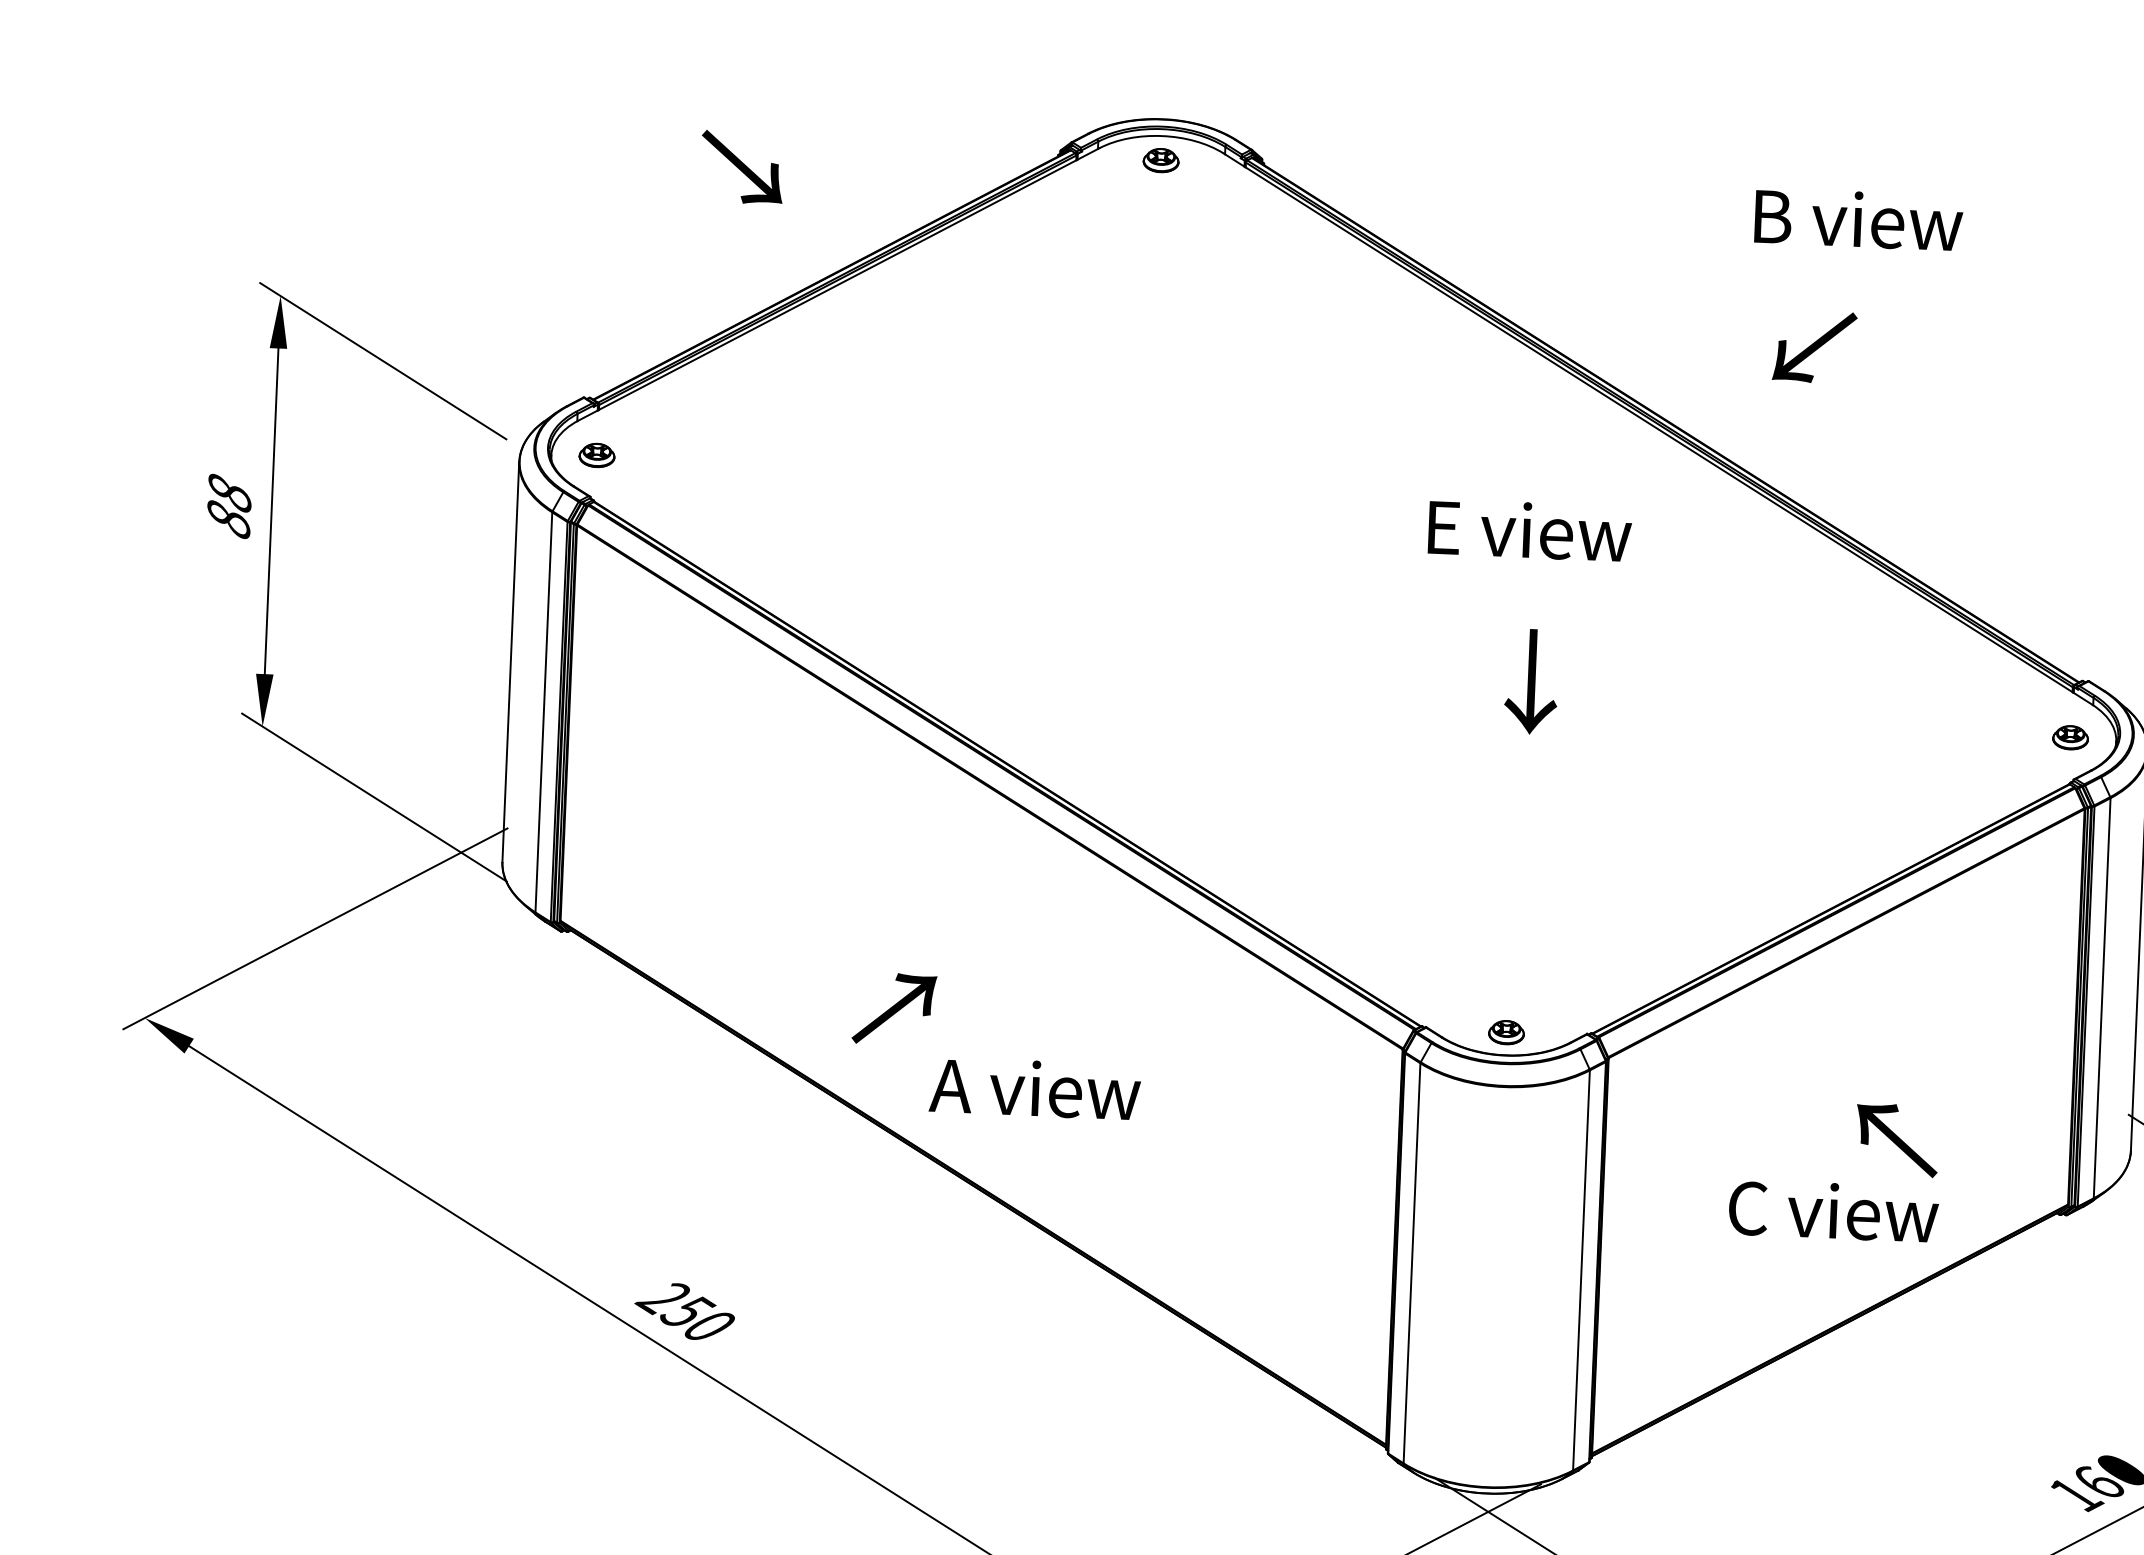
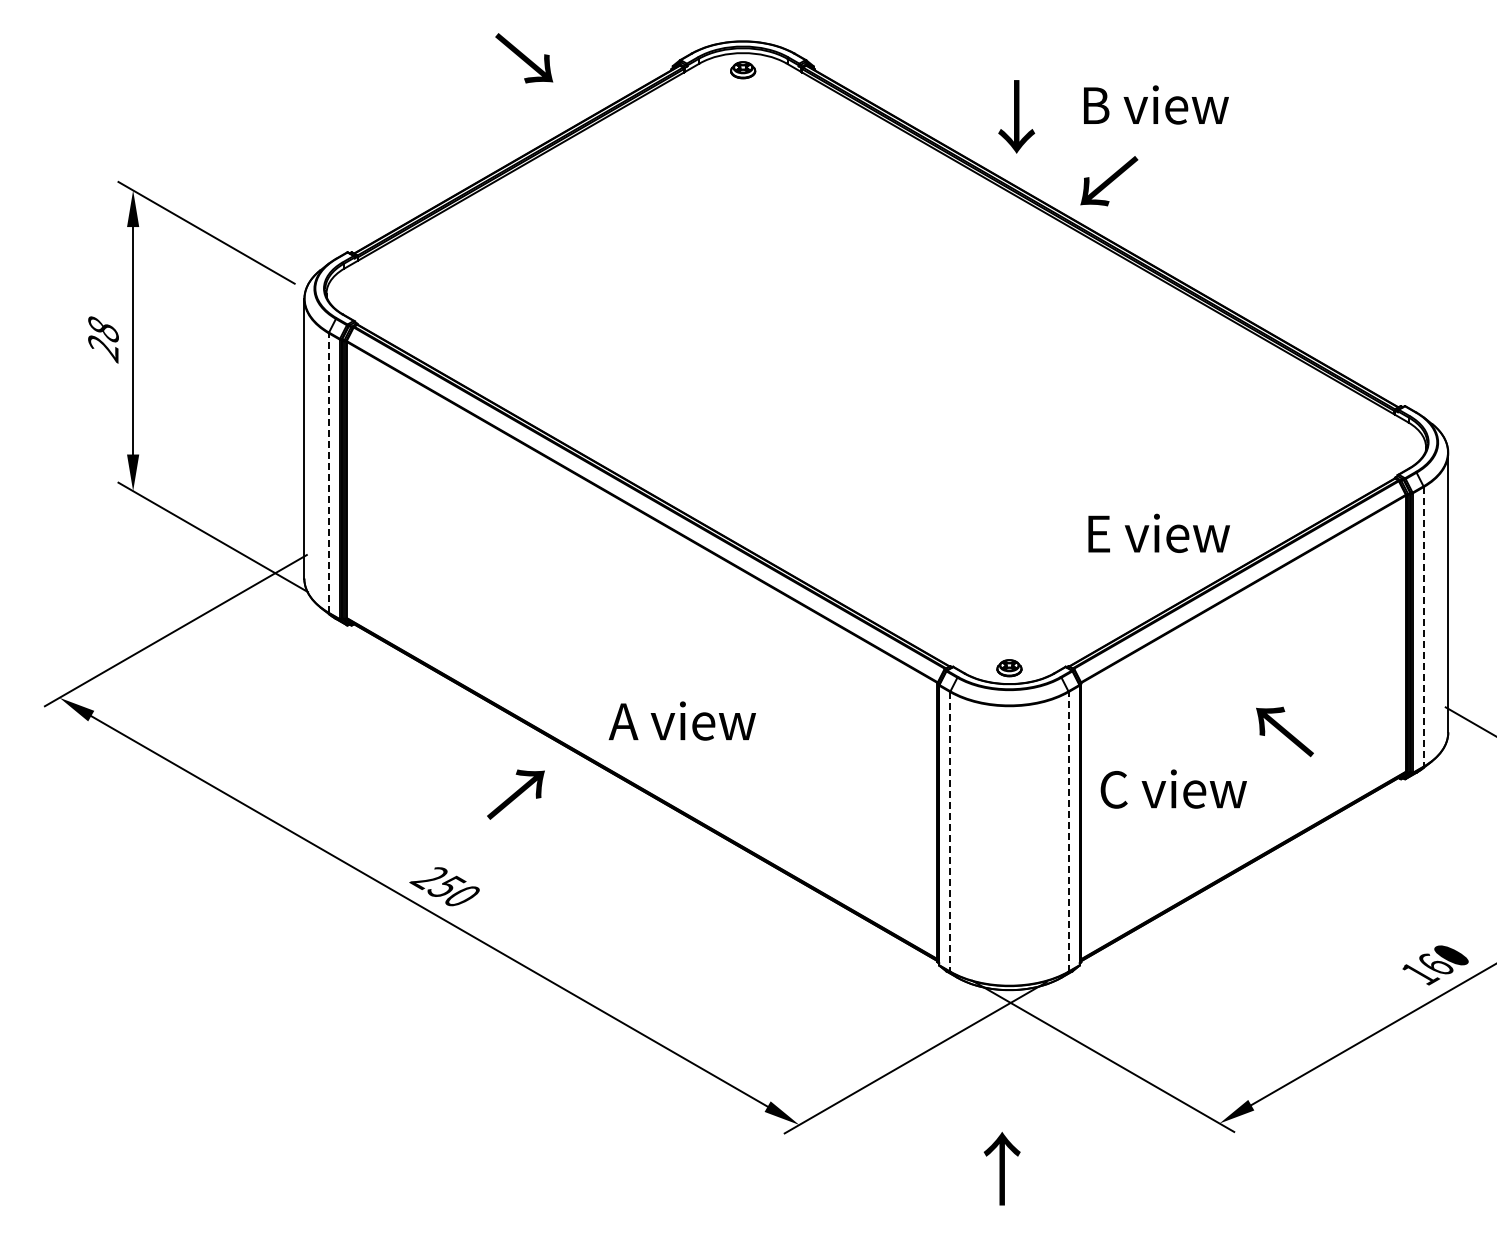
text: (742, 167) -> (524, 58), moved
text: (1859, 218) -> (1156, 104), moved
text: (1814, 347) -> (1109, 181), moved
part: (597, 455) -> (358, 292), removed
text: (228, 520) -> (103, 348), 88 -> 28
text: (1529, 529) -> (1158, 532), moved
text: (1531, 681) -> (1016, 116), moved
line: (543, 713) -> (328, 473), solid -> dashed
part: (2071, 738) -> (1394, 446), removed
line: (2101, 997) -> (1423, 626), solid -> dashed
text: (893, 1008) -> (515, 794), moved
text: (1833, 1210) -> (1173, 788), moved
line: (1412, 1262) -> (950, 831), solid -> dashed
line: (1581, 1269) -> (1068, 831), solid -> dashed

